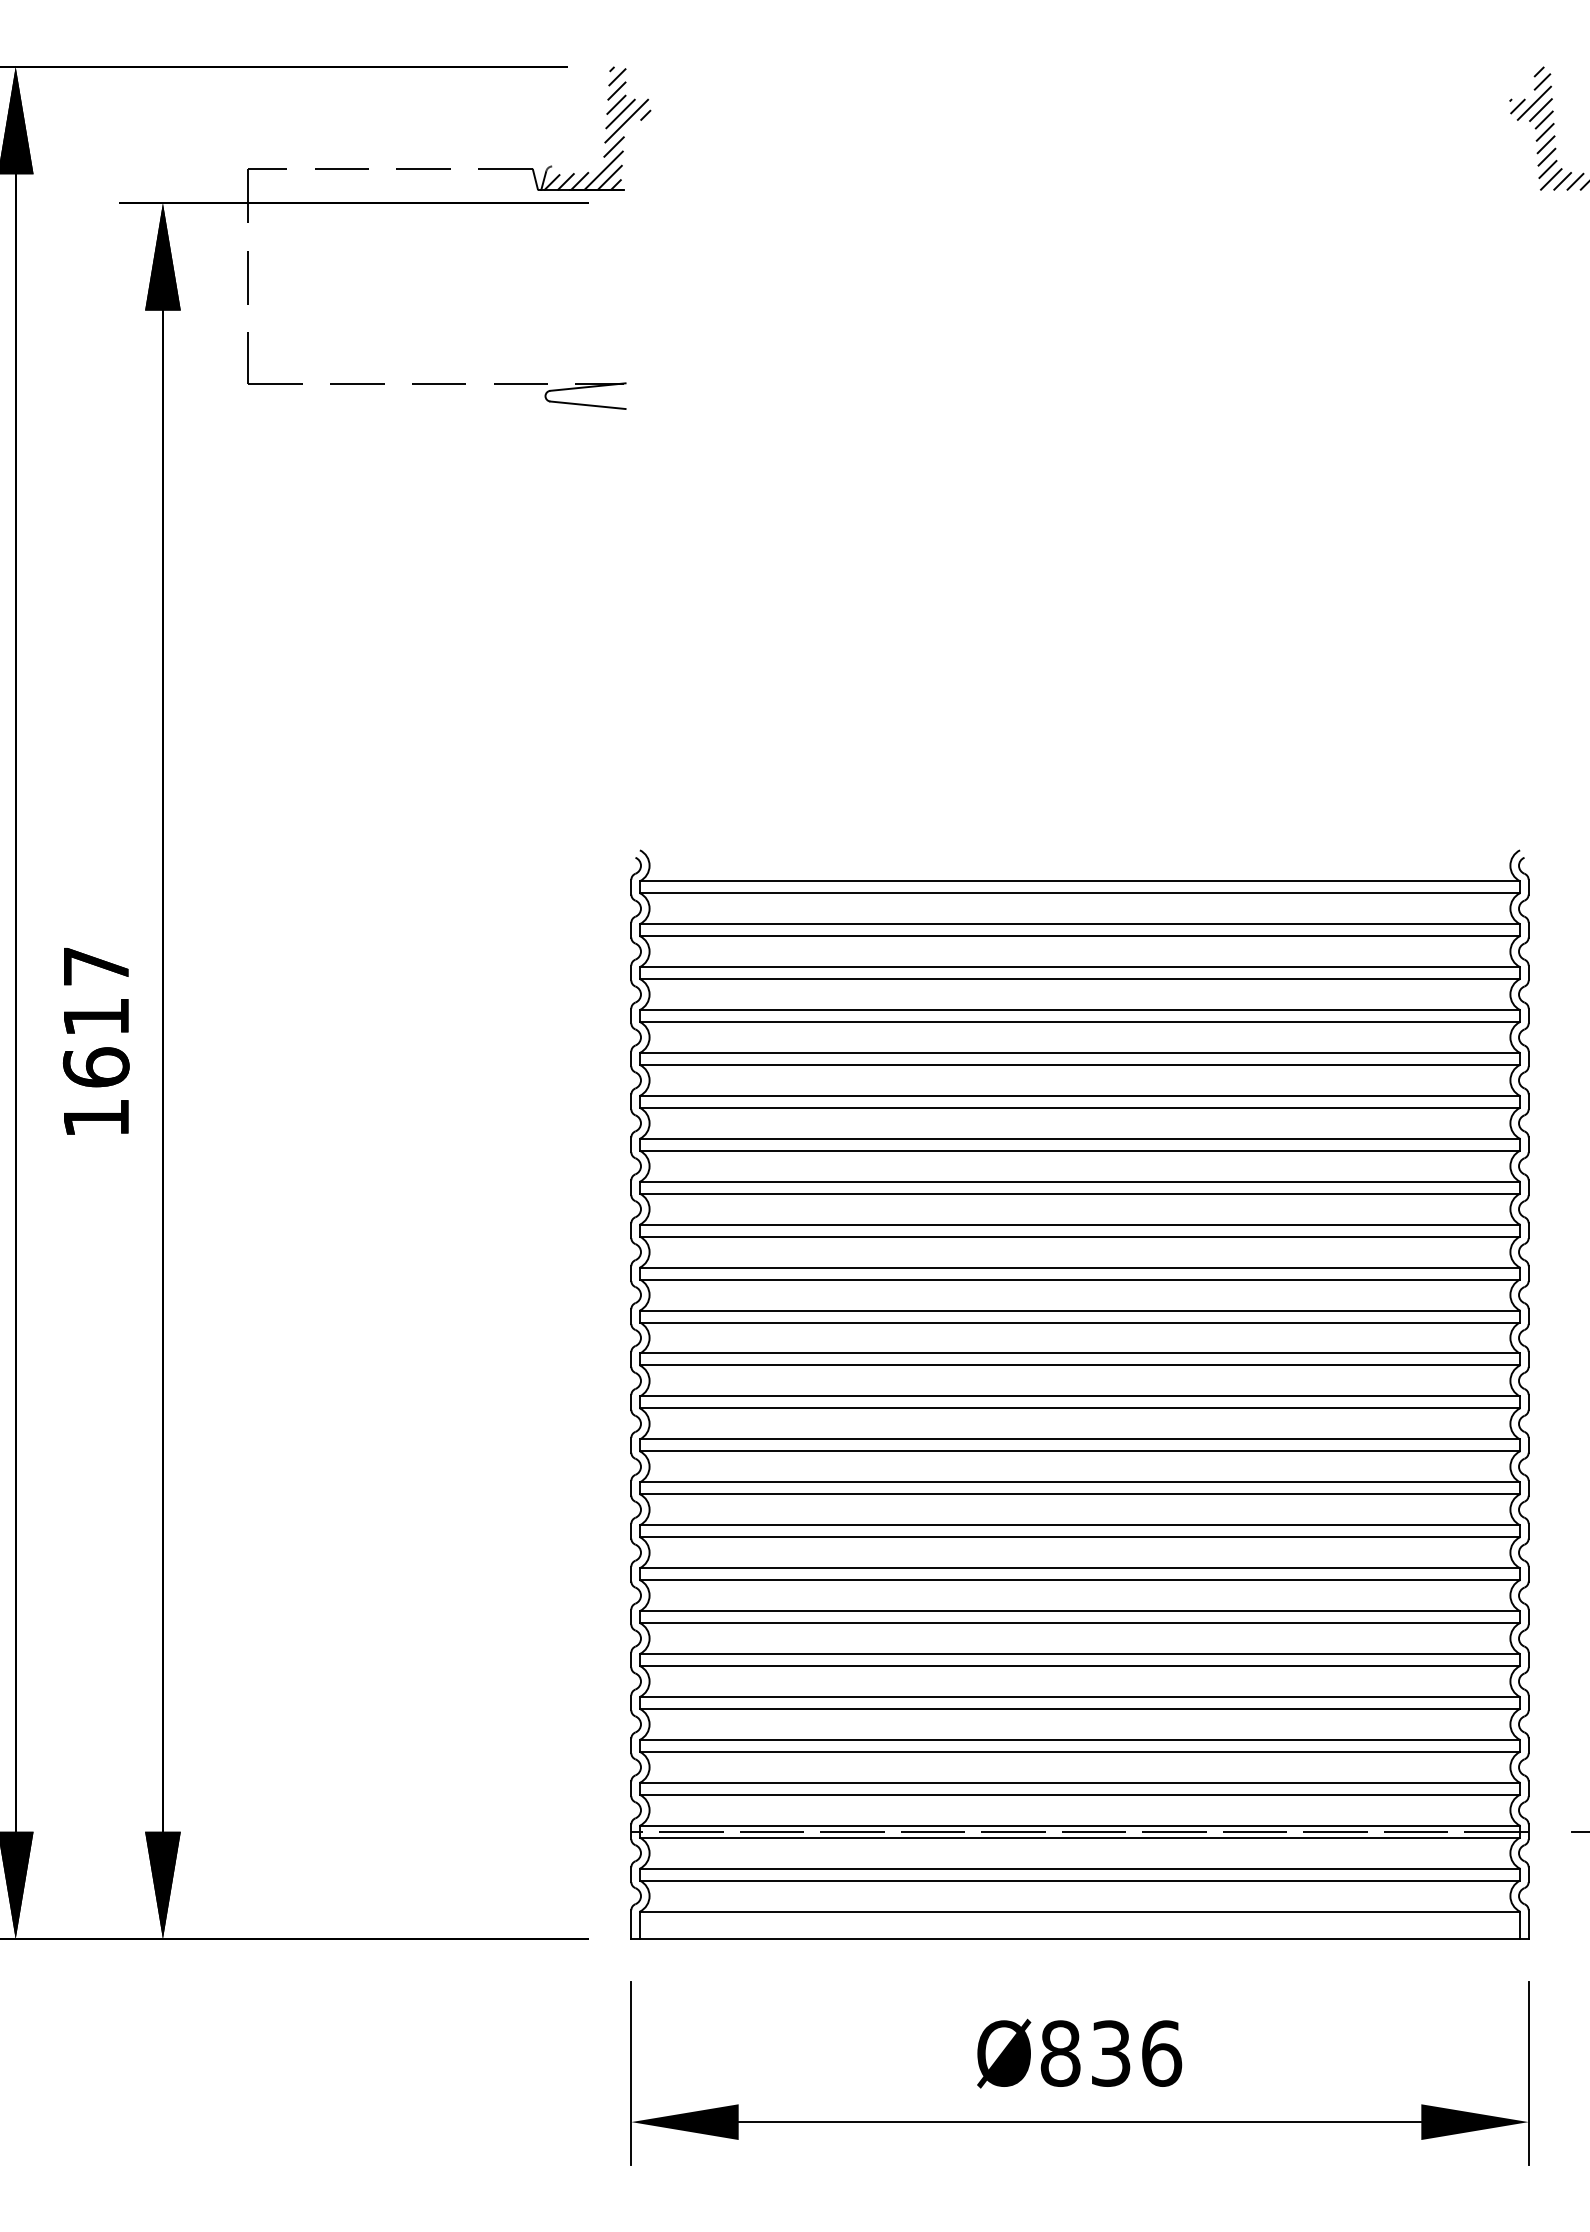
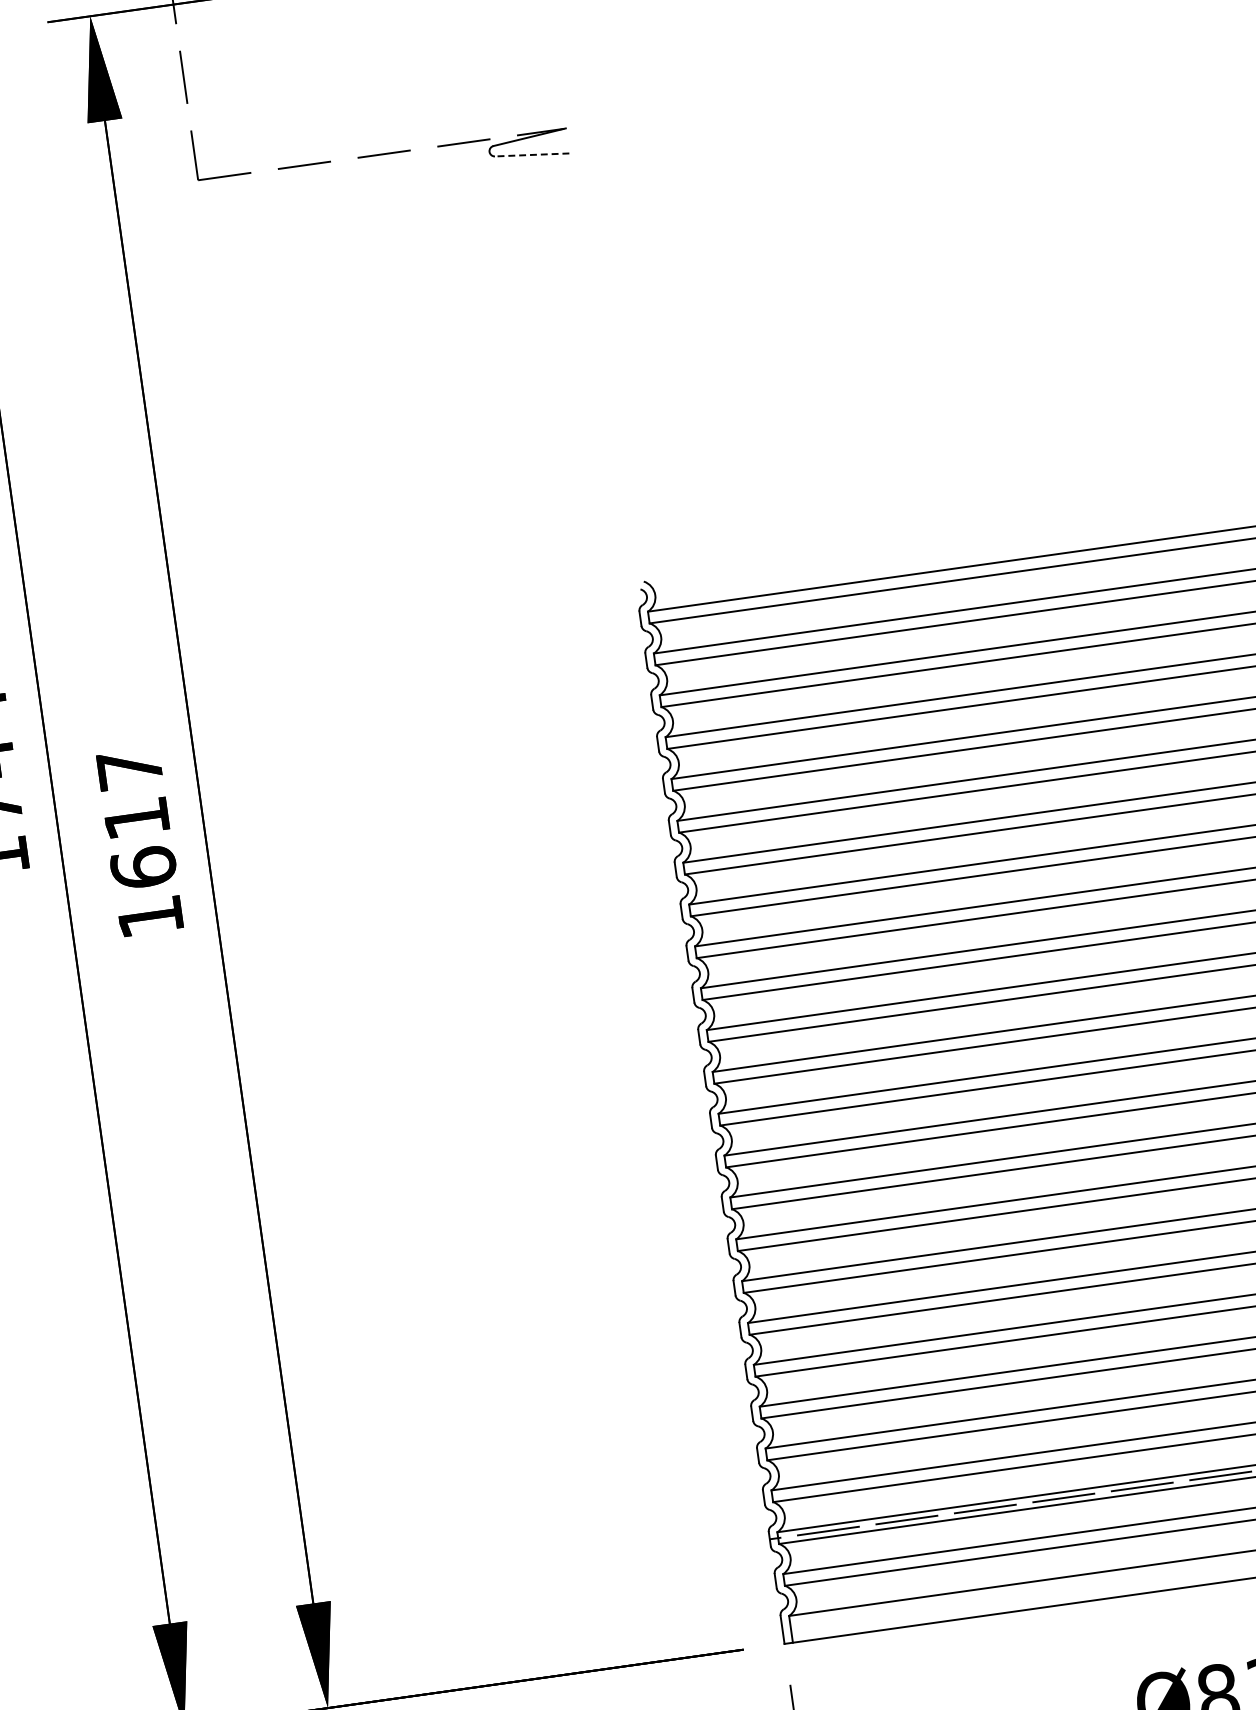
line: (587, 405) -> (531, 155), solid -> dashed

